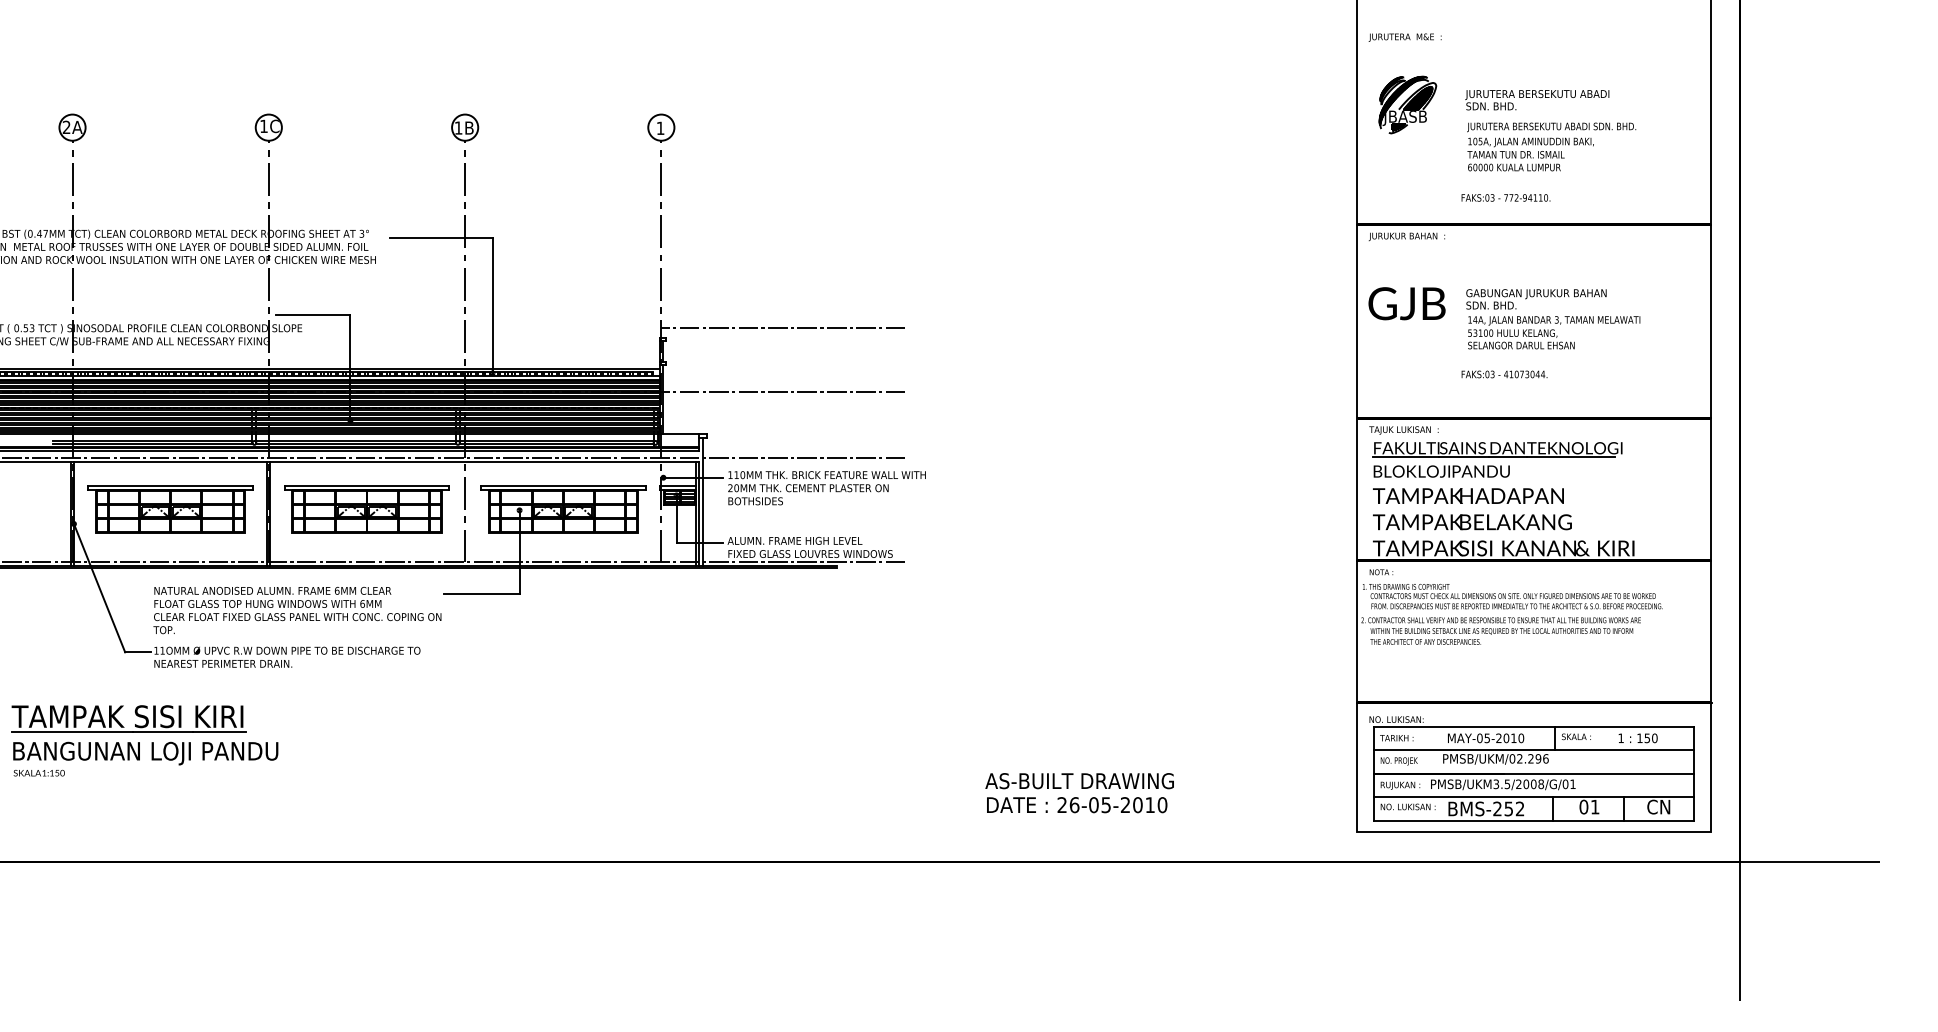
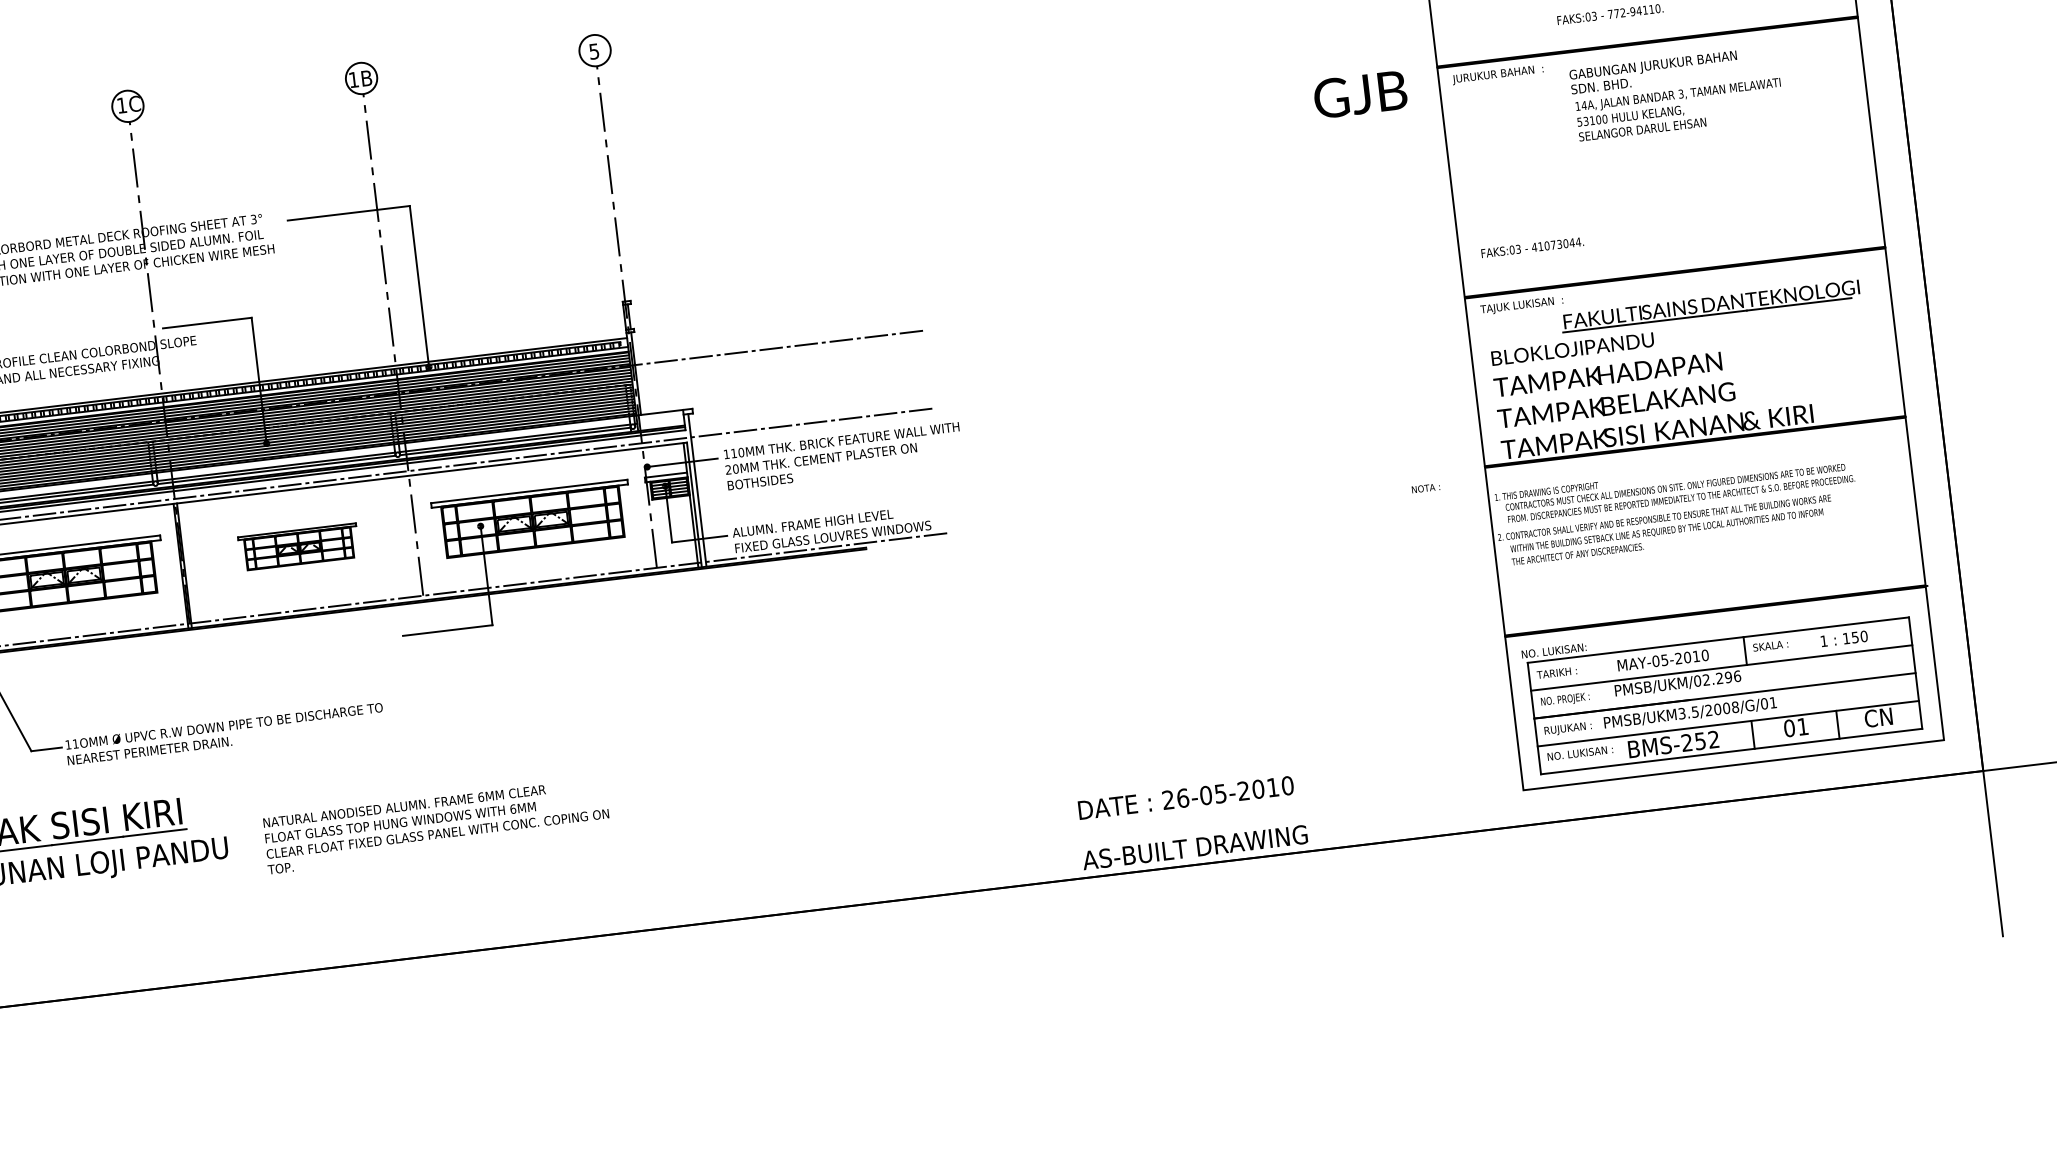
text: (660, 128) -> (594, 51), 1 -> 5
text: (1406, 303) -> (1359, 94), moved
text: (1553, 319) -> (1677, 94), moved
line: (782, 328) -> (767, 272), removed
text: (1504, 374) -> (1532, 247), moved
part: (1497, 449) -> (1710, 306), moved
part: (366, 509) -> (298, 546), size x0.6
text: (1381, 572) -> (1426, 488), moved
text: (297, 610) -> (436, 826), moved
text: (1079, 781) -> (1194, 848), moved

